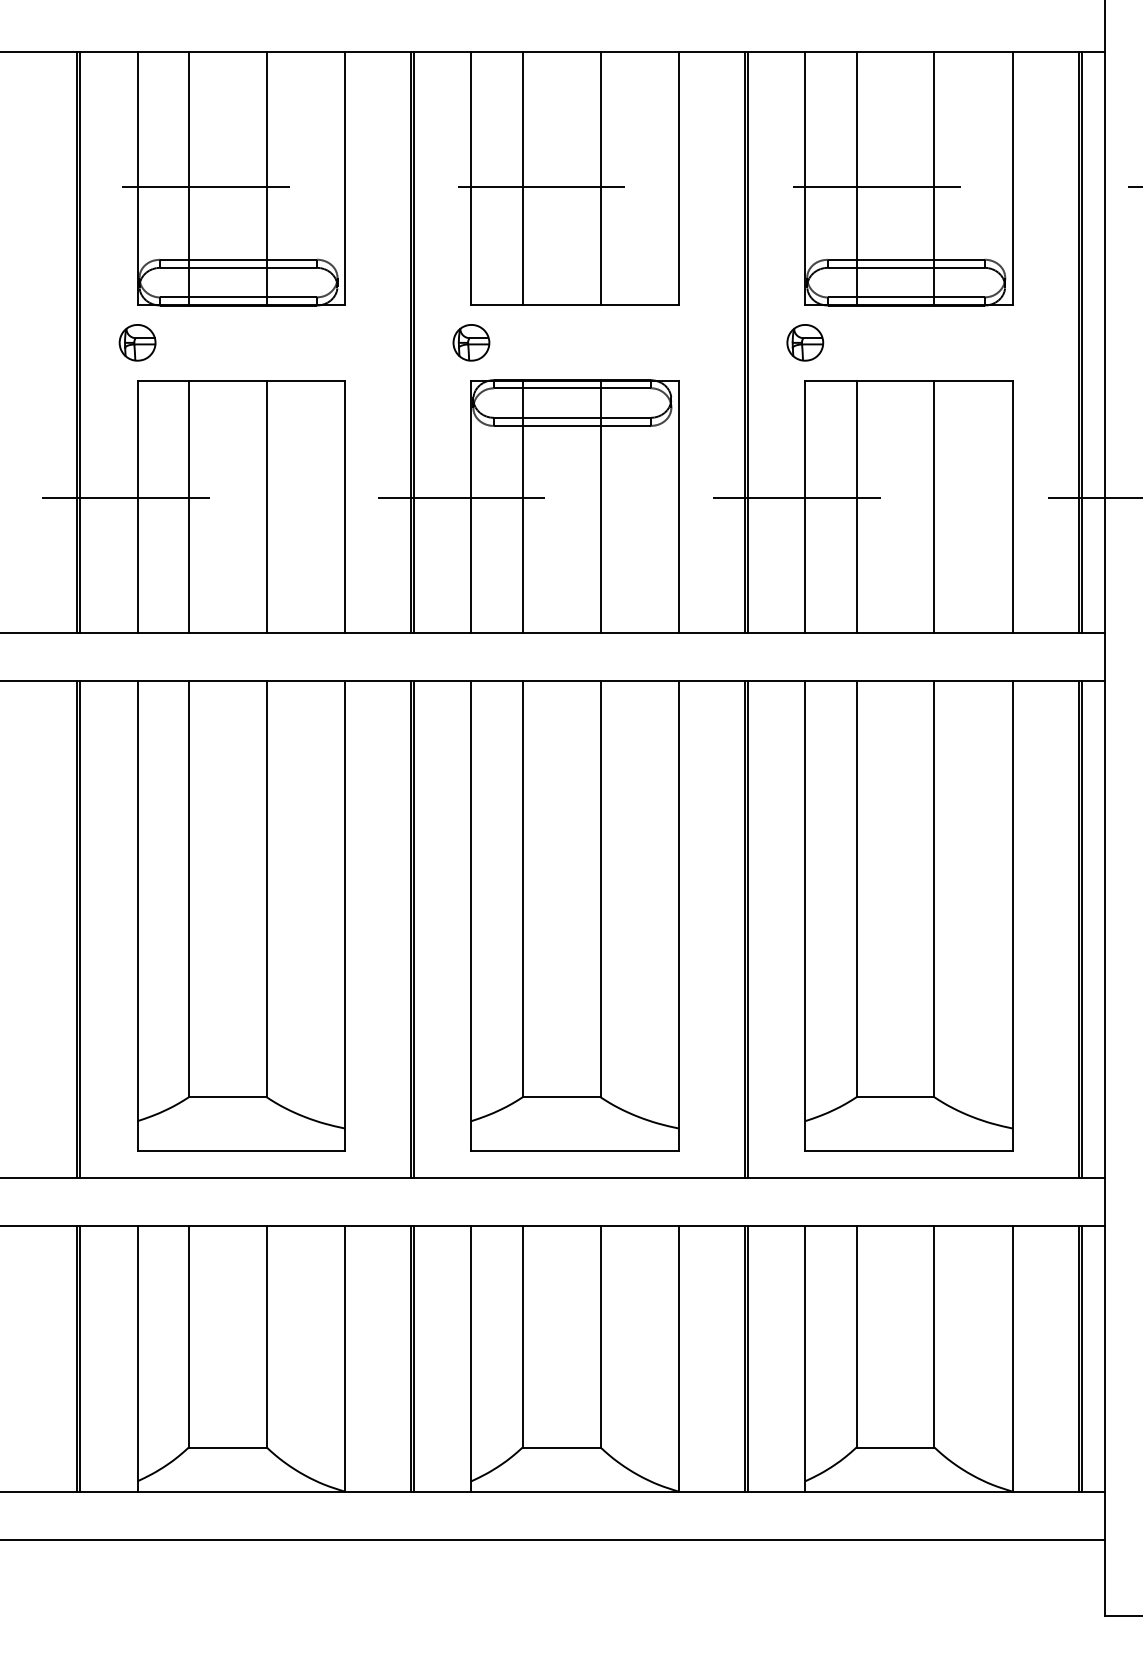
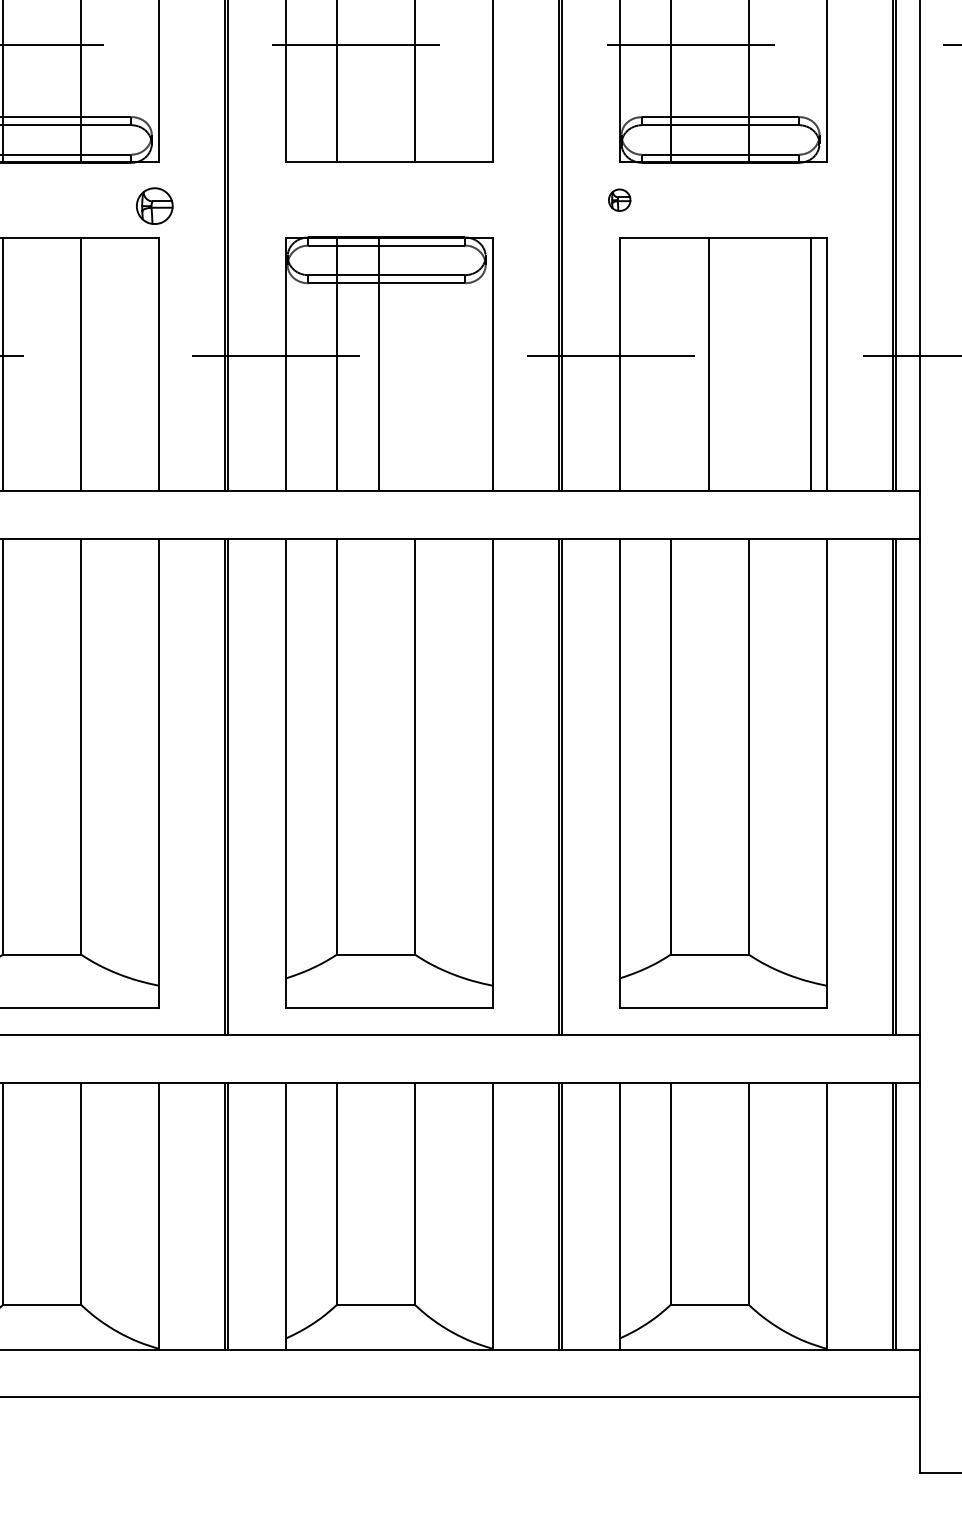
part: (471, 342) -> (154, 205), moved
part: (805, 342) -> (619, 199), size x0.6
line: (600, 506) -> (378, 363), moved
line: (856, 506) -> (708, 363), moved
line: (934, 506) -> (810, 363), moved

